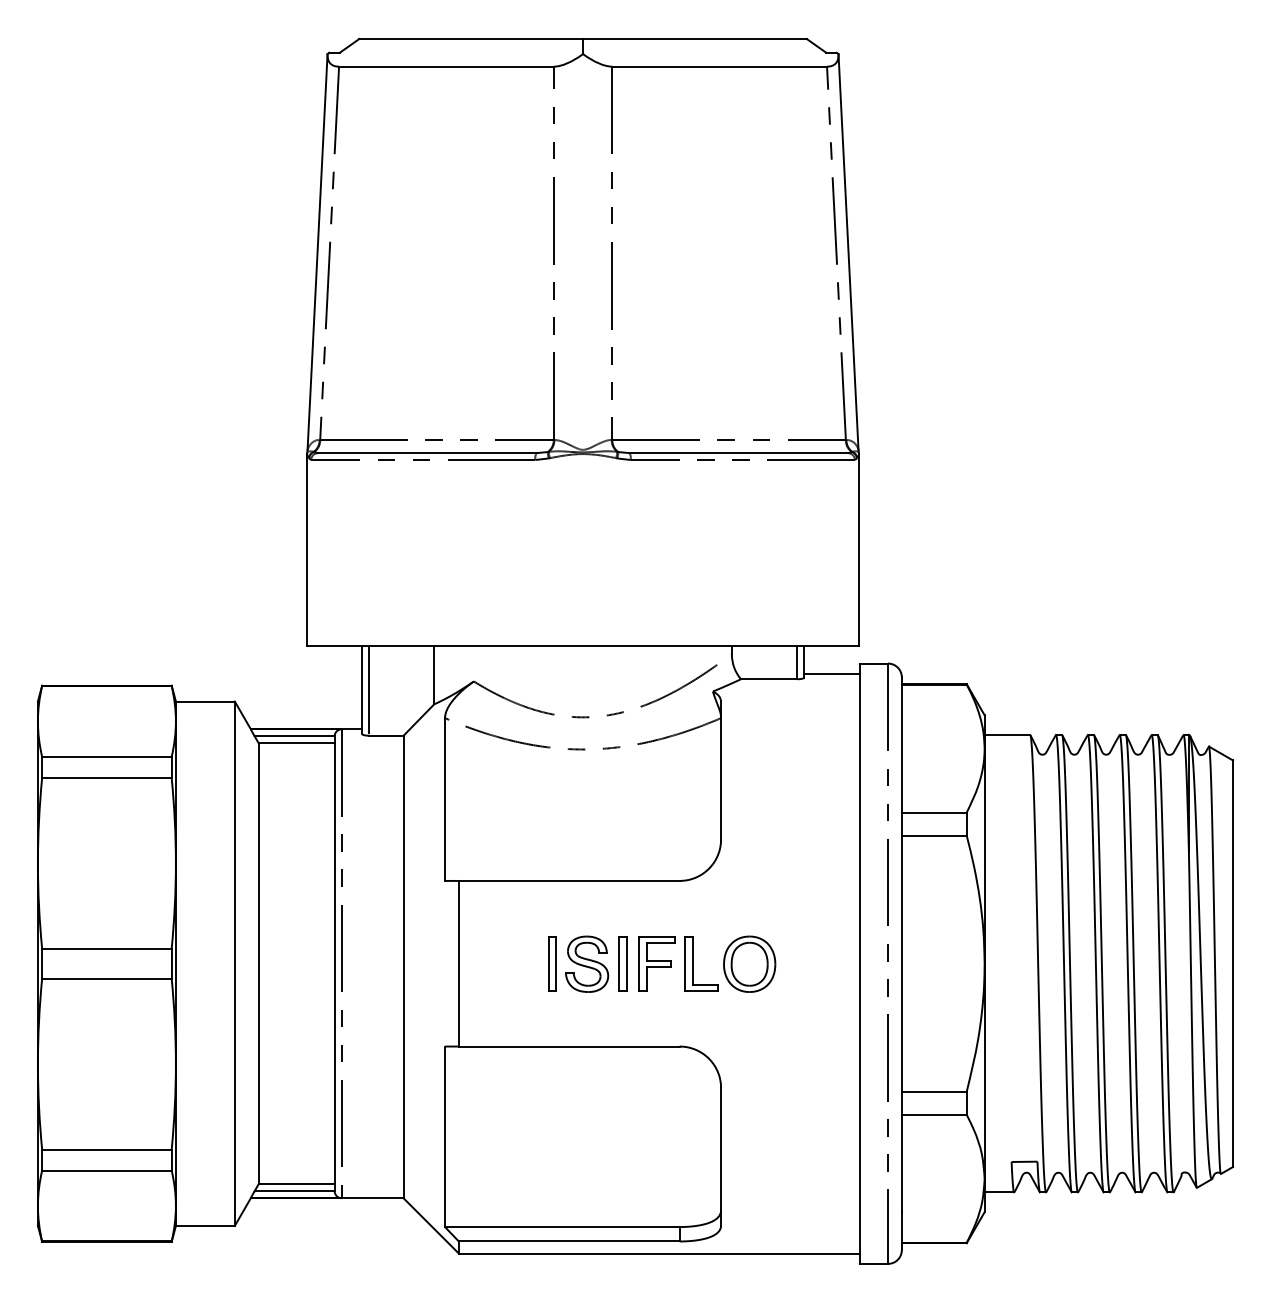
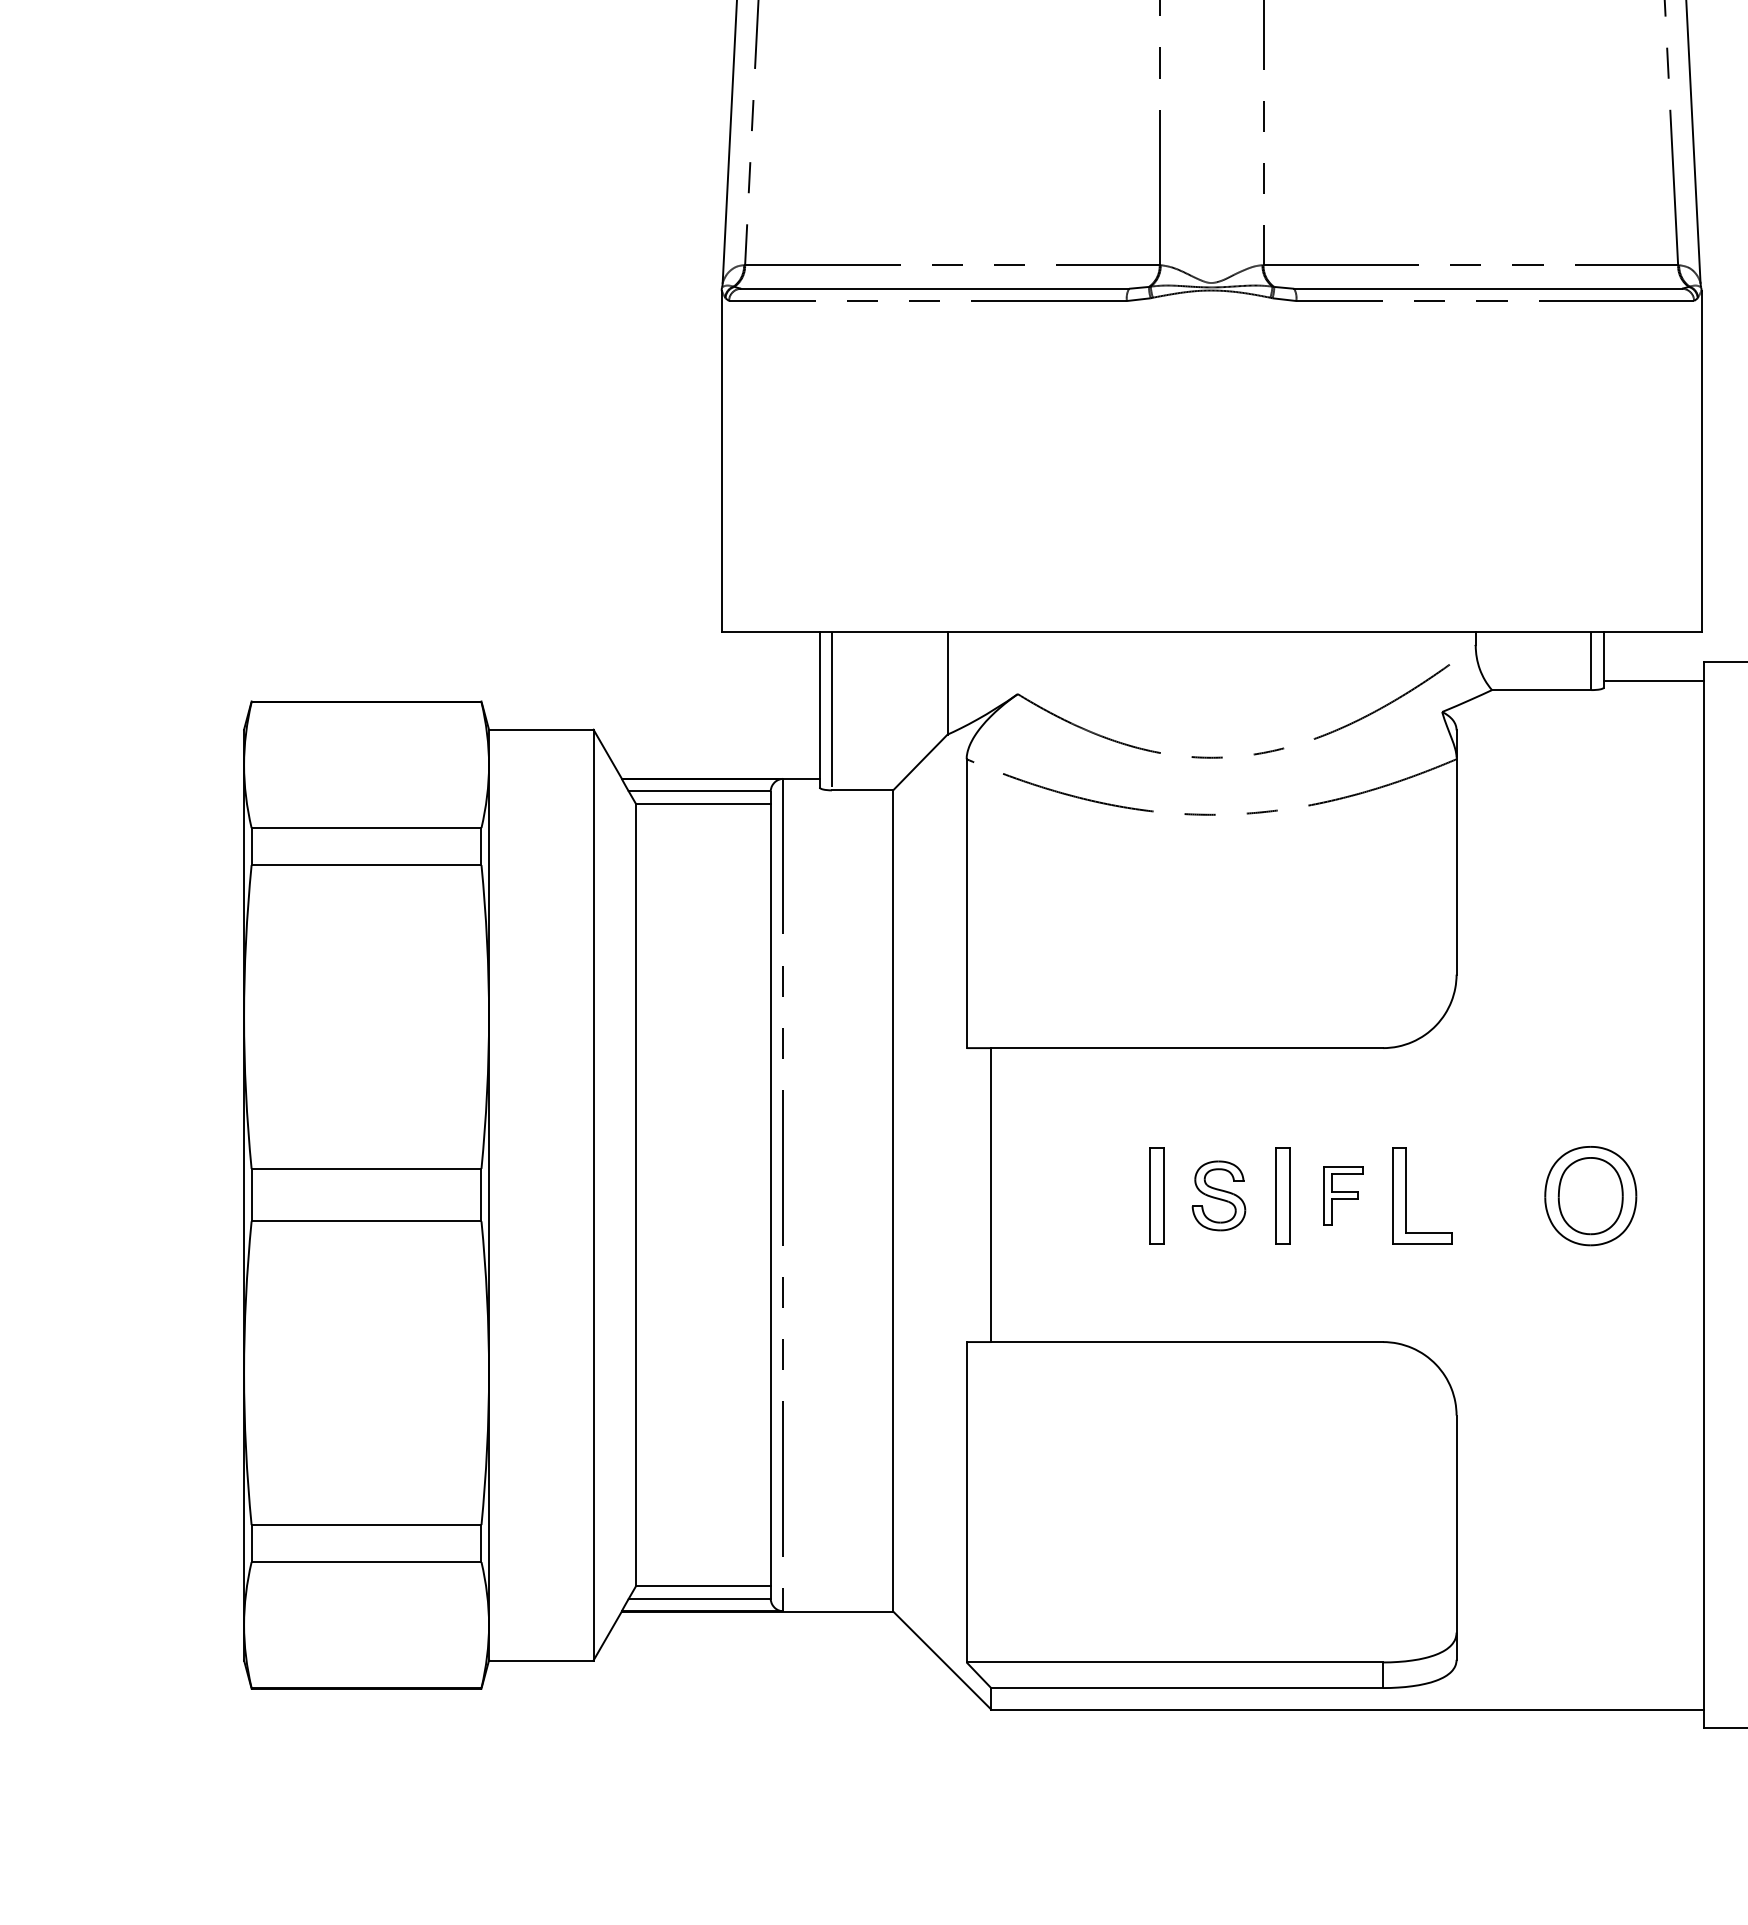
part: (587, 963) -> (1219, 1194), size x0.7
part: (656, 963) -> (1341, 1194), size x0.6
part: (749, 963) -> (1590, 1194), moved

